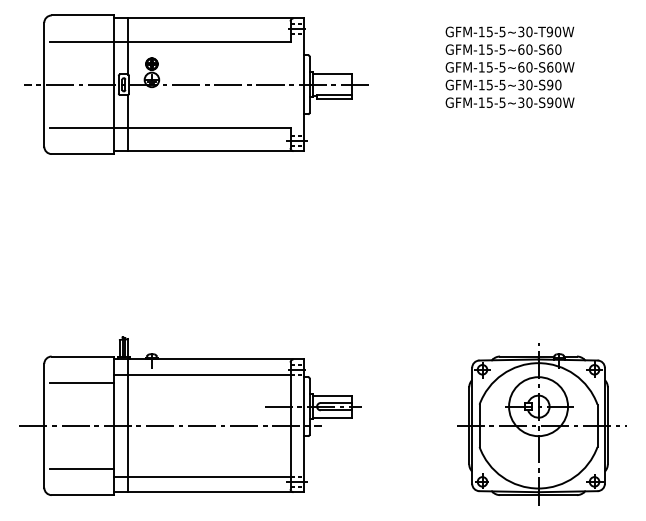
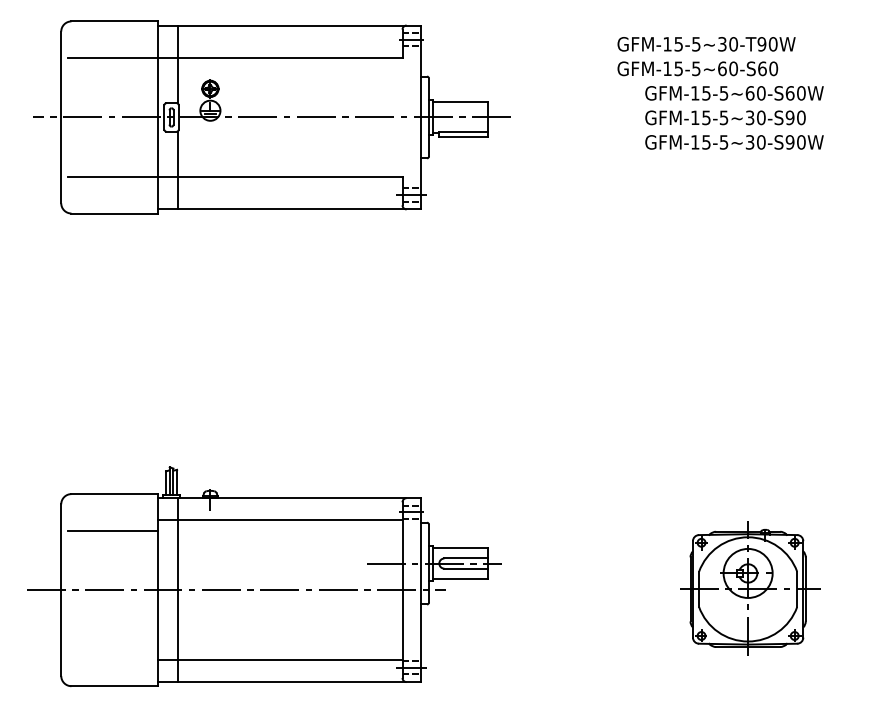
text: (509, 84) -> (733, 117), moved
part: (541, 424) -> (750, 588), size x0.6
line: (81, 468) -> (112, 649), removed

